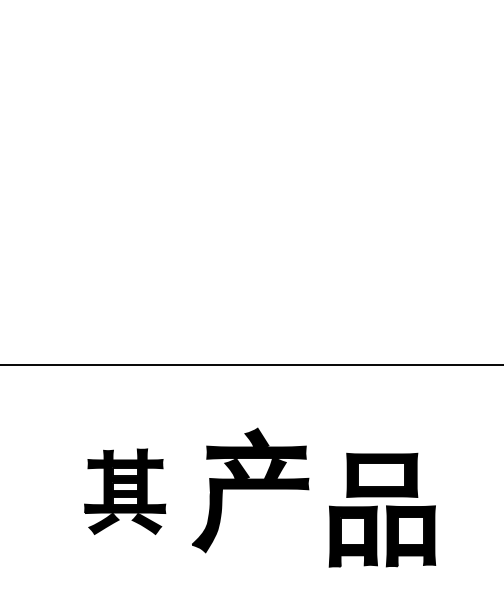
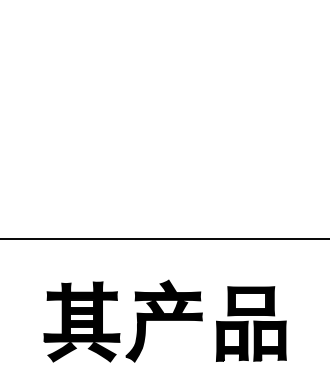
part: (124, 491) -> (81, 321), size x1.43
part: (382, 509) -> (251, 323), moved

